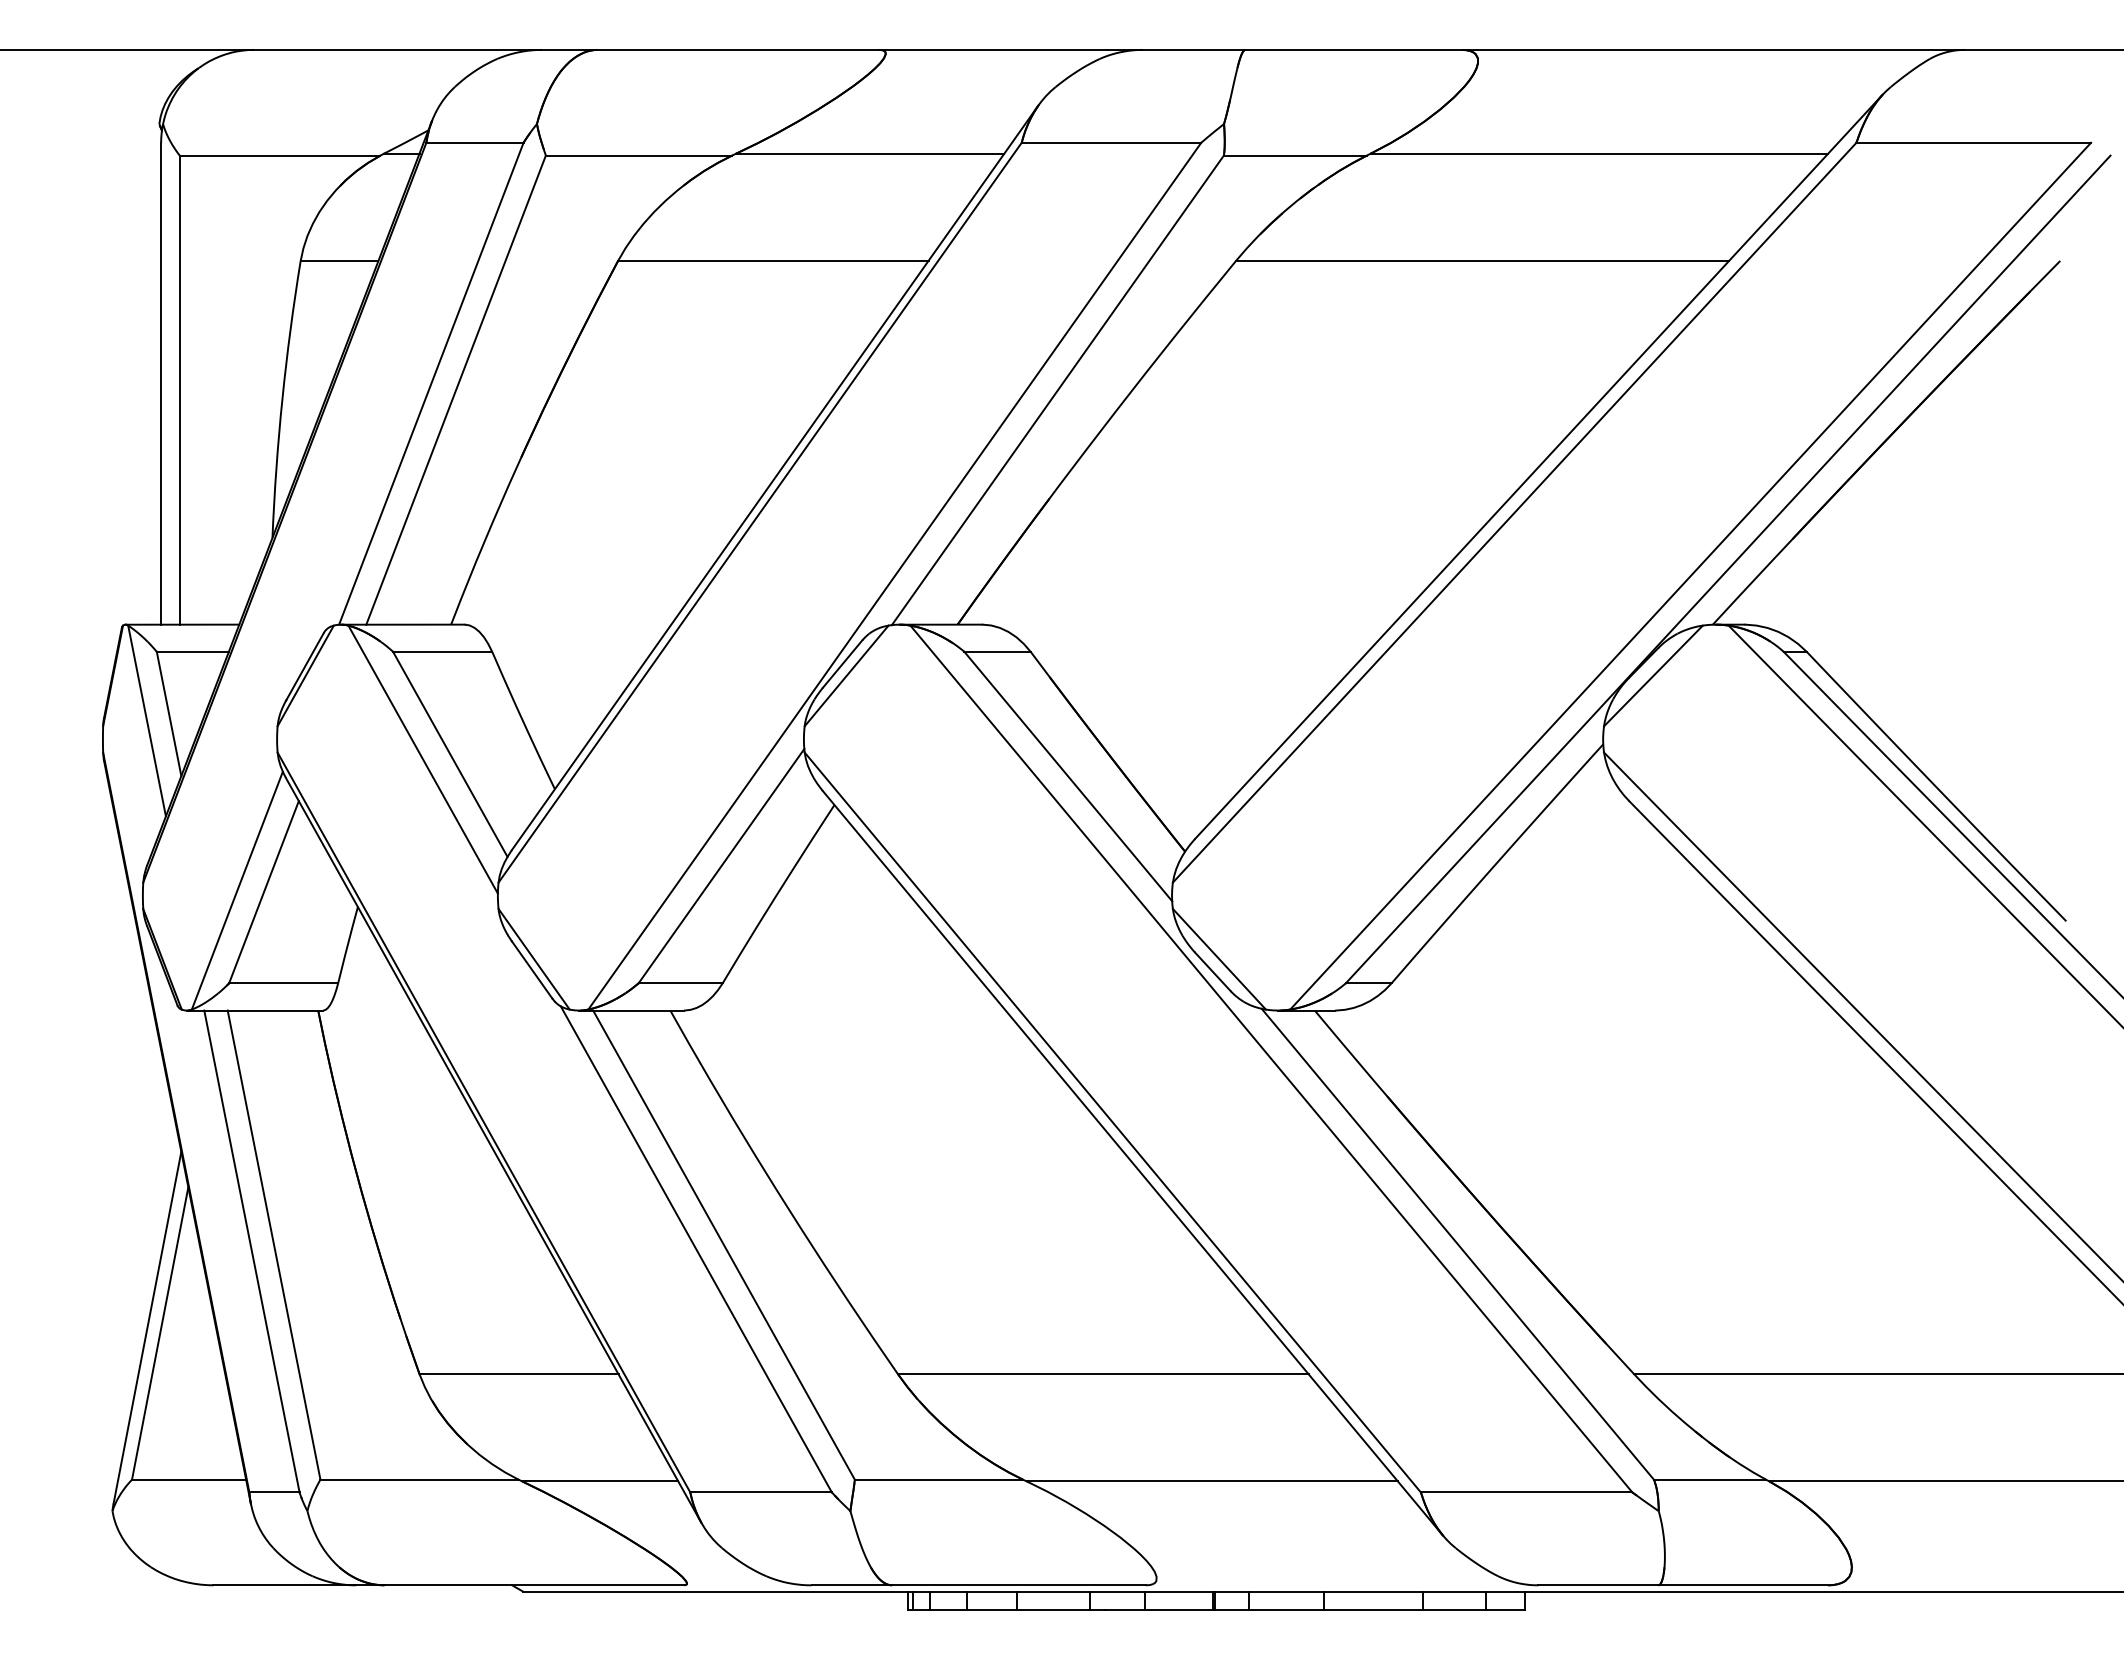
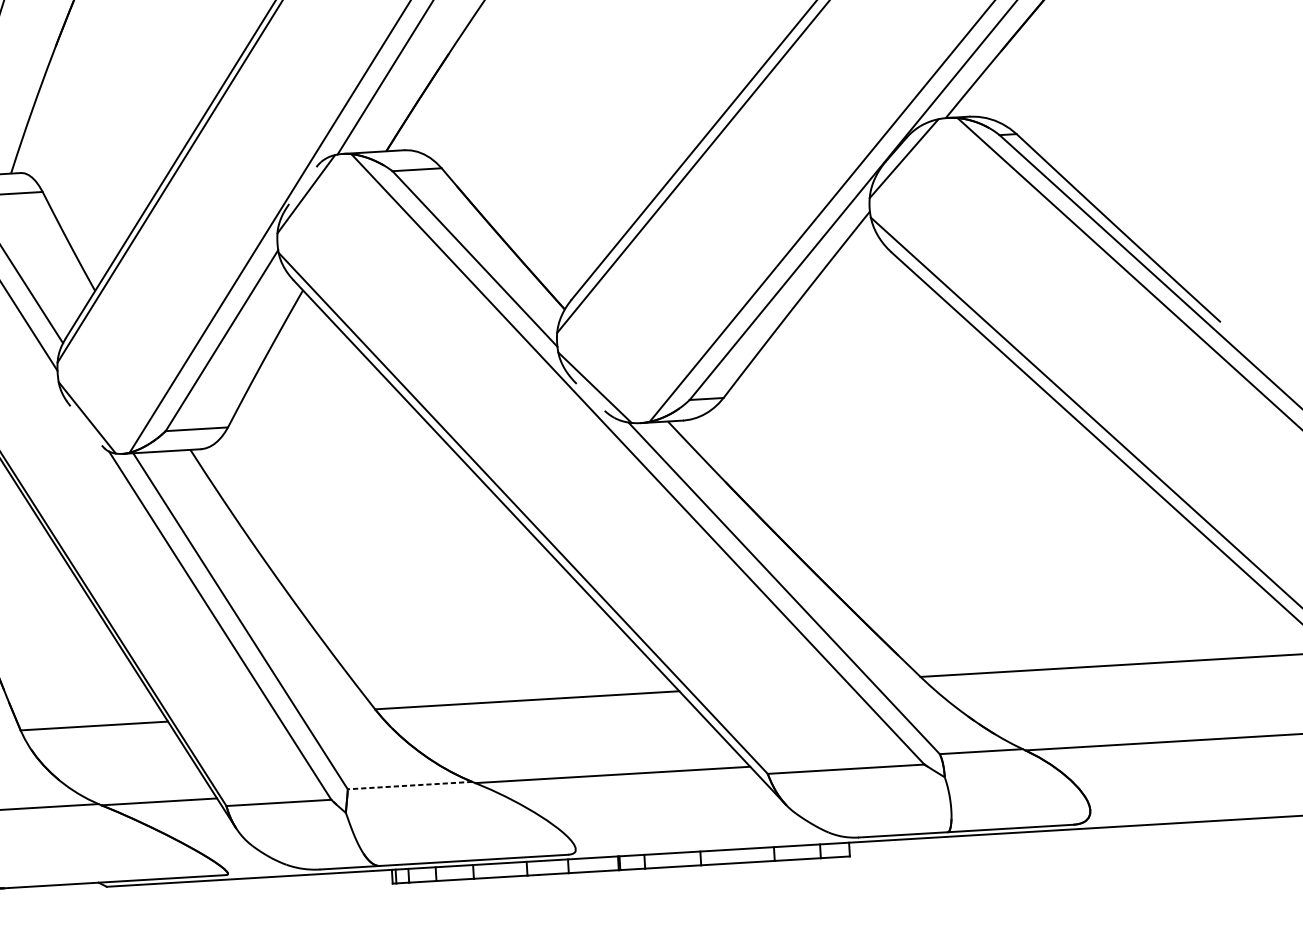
line: (842, 663) -> (302, 185), removed
line: (531, 969) -> (85, 425), removed
line: (1212, 971) -> (590, 397), removed
line: (938, 1479) -> (409, 785), solid -> dashed

